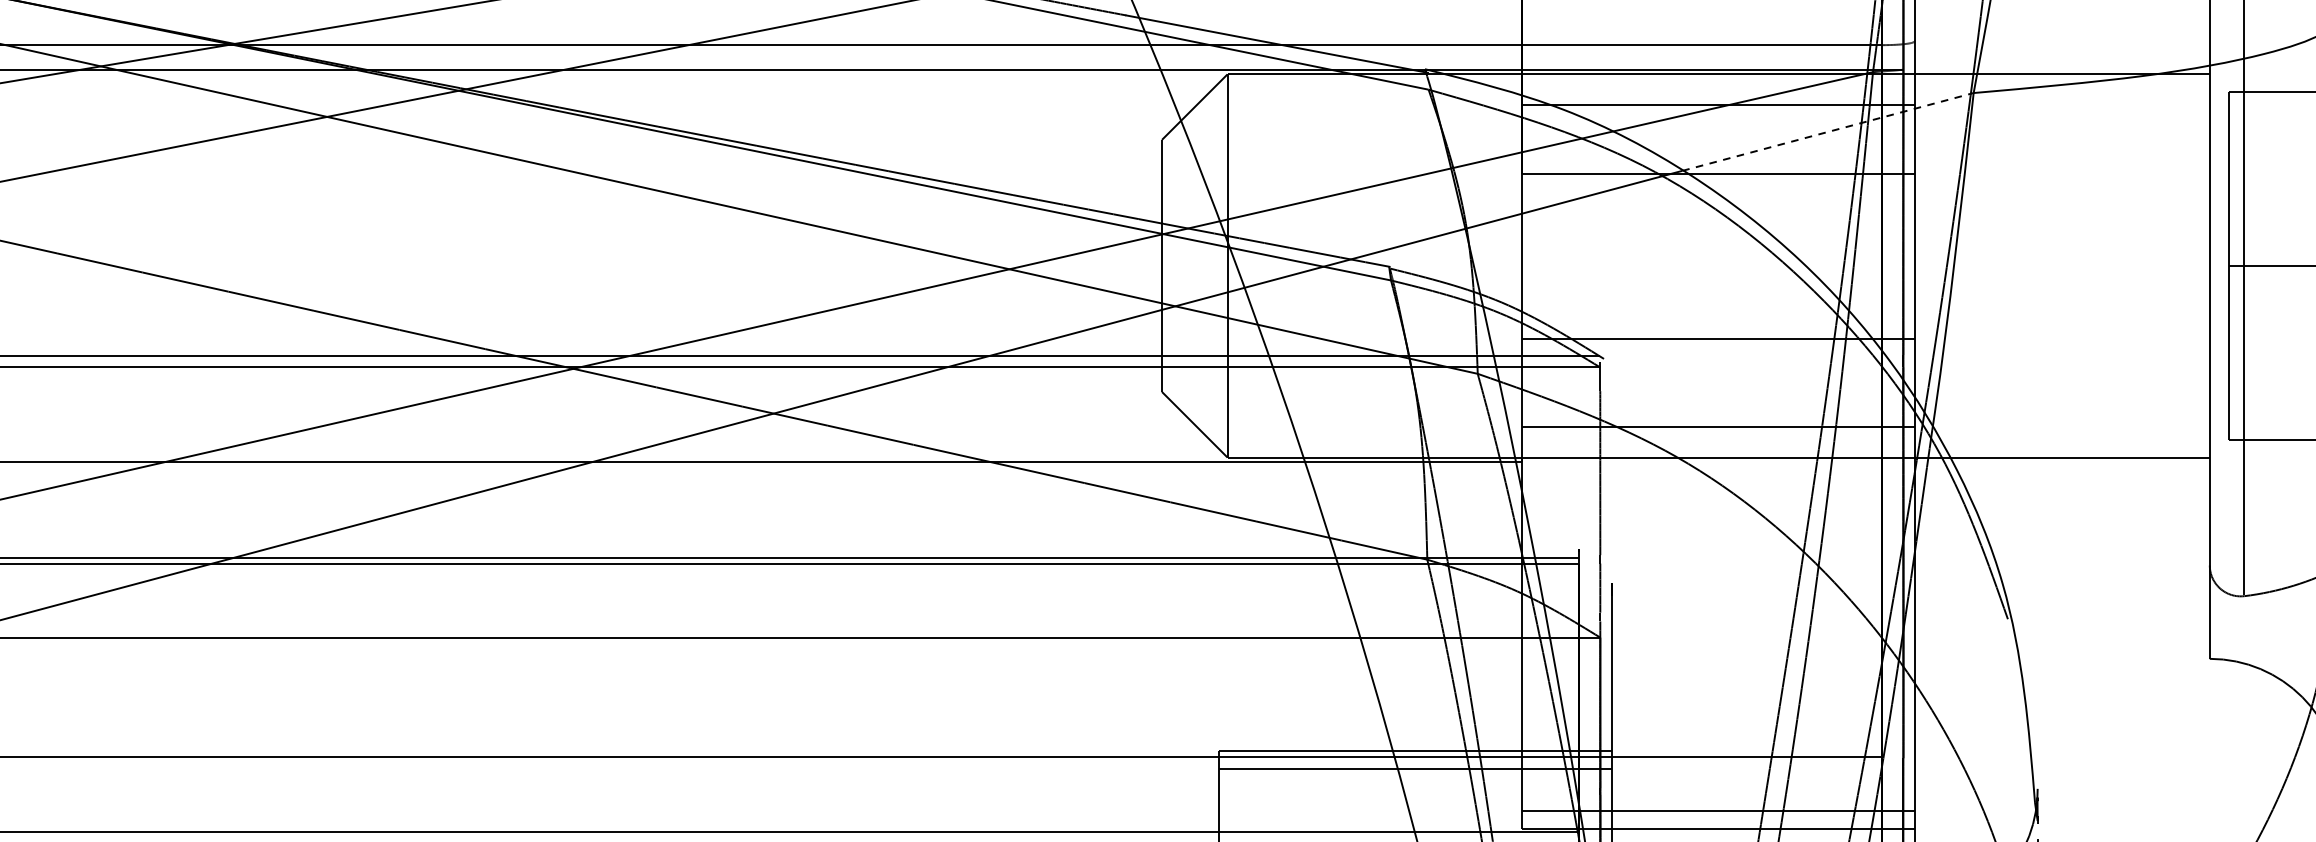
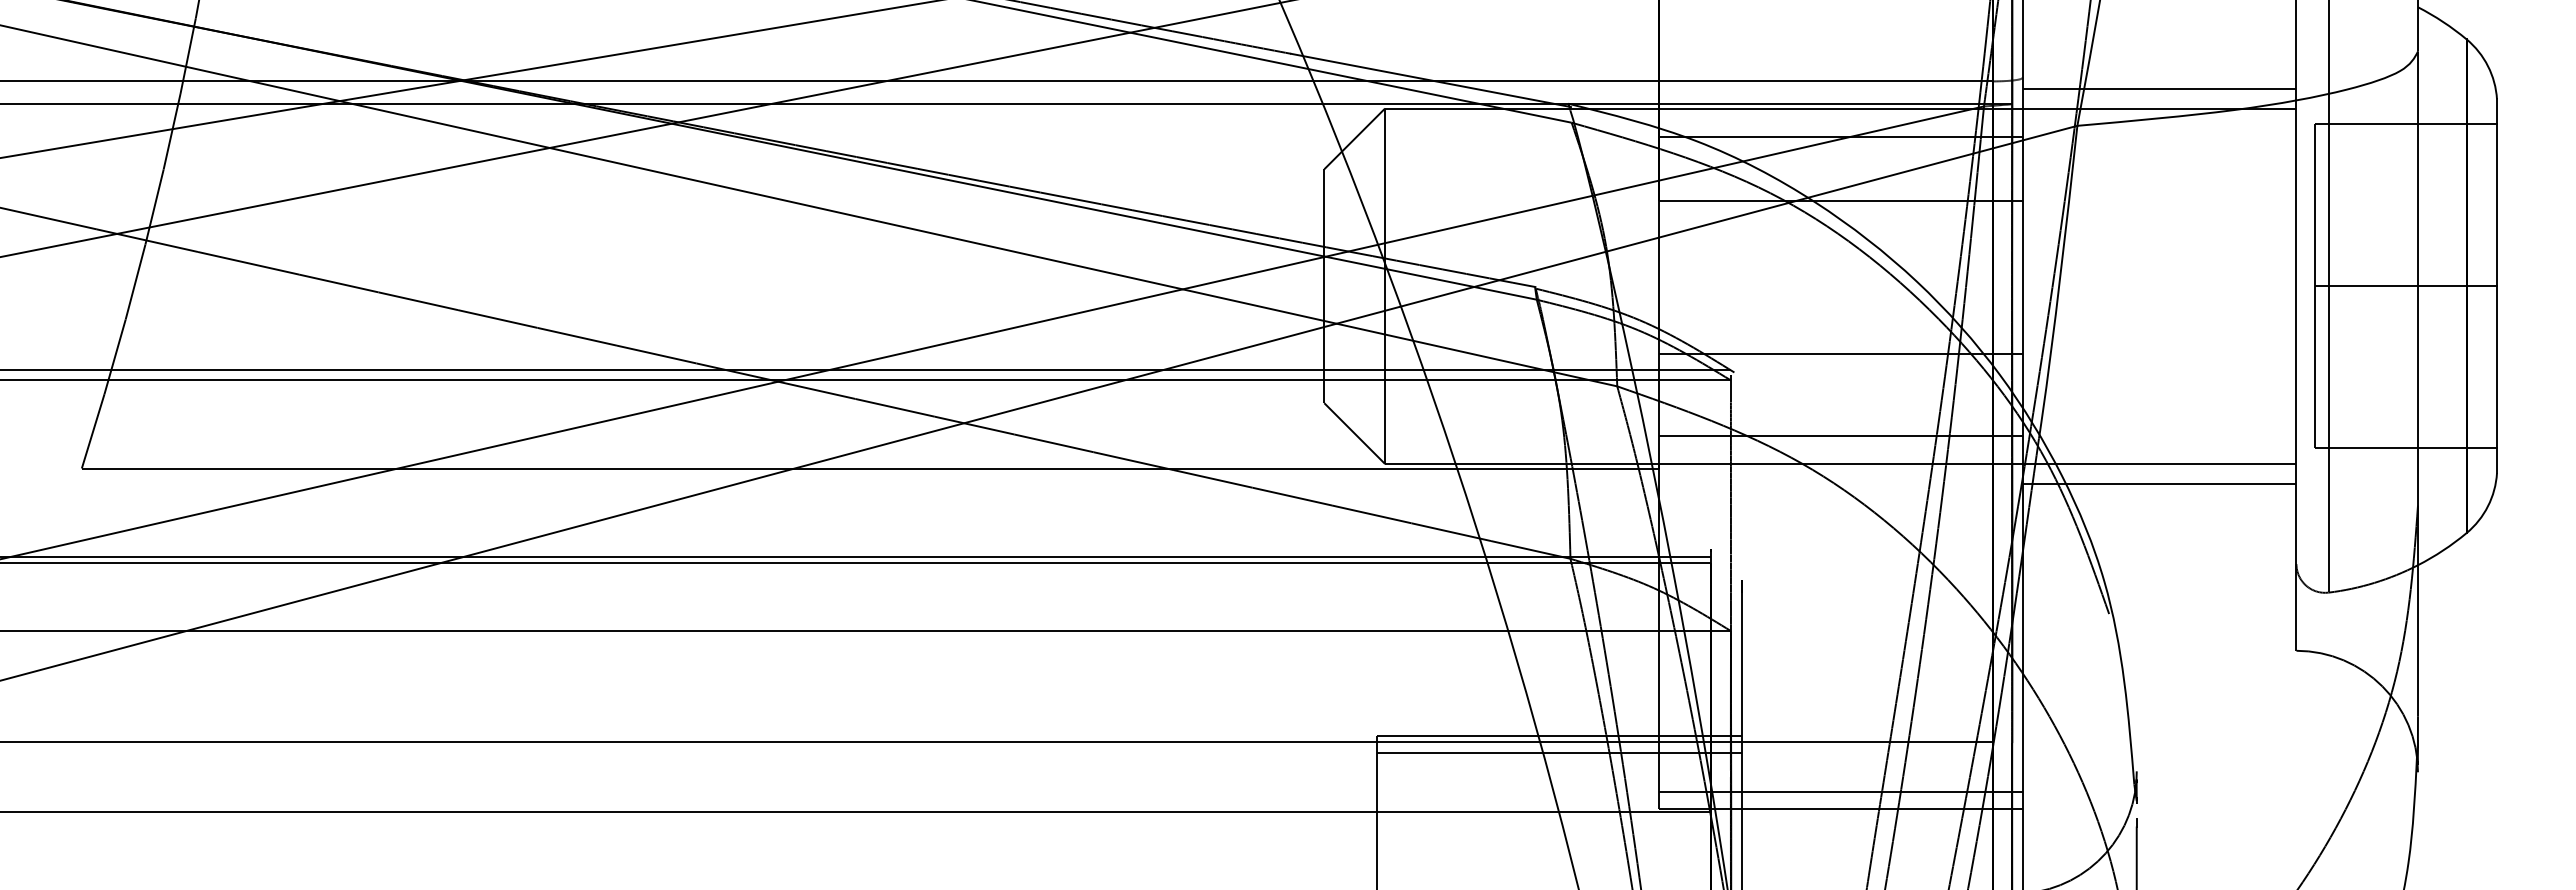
line: (2062, 52) -> (2159, 88), added
line: (1828, 131) -> (1942, 161), dashed -> solid
line: (2062, 478) -> (2159, 483), added

